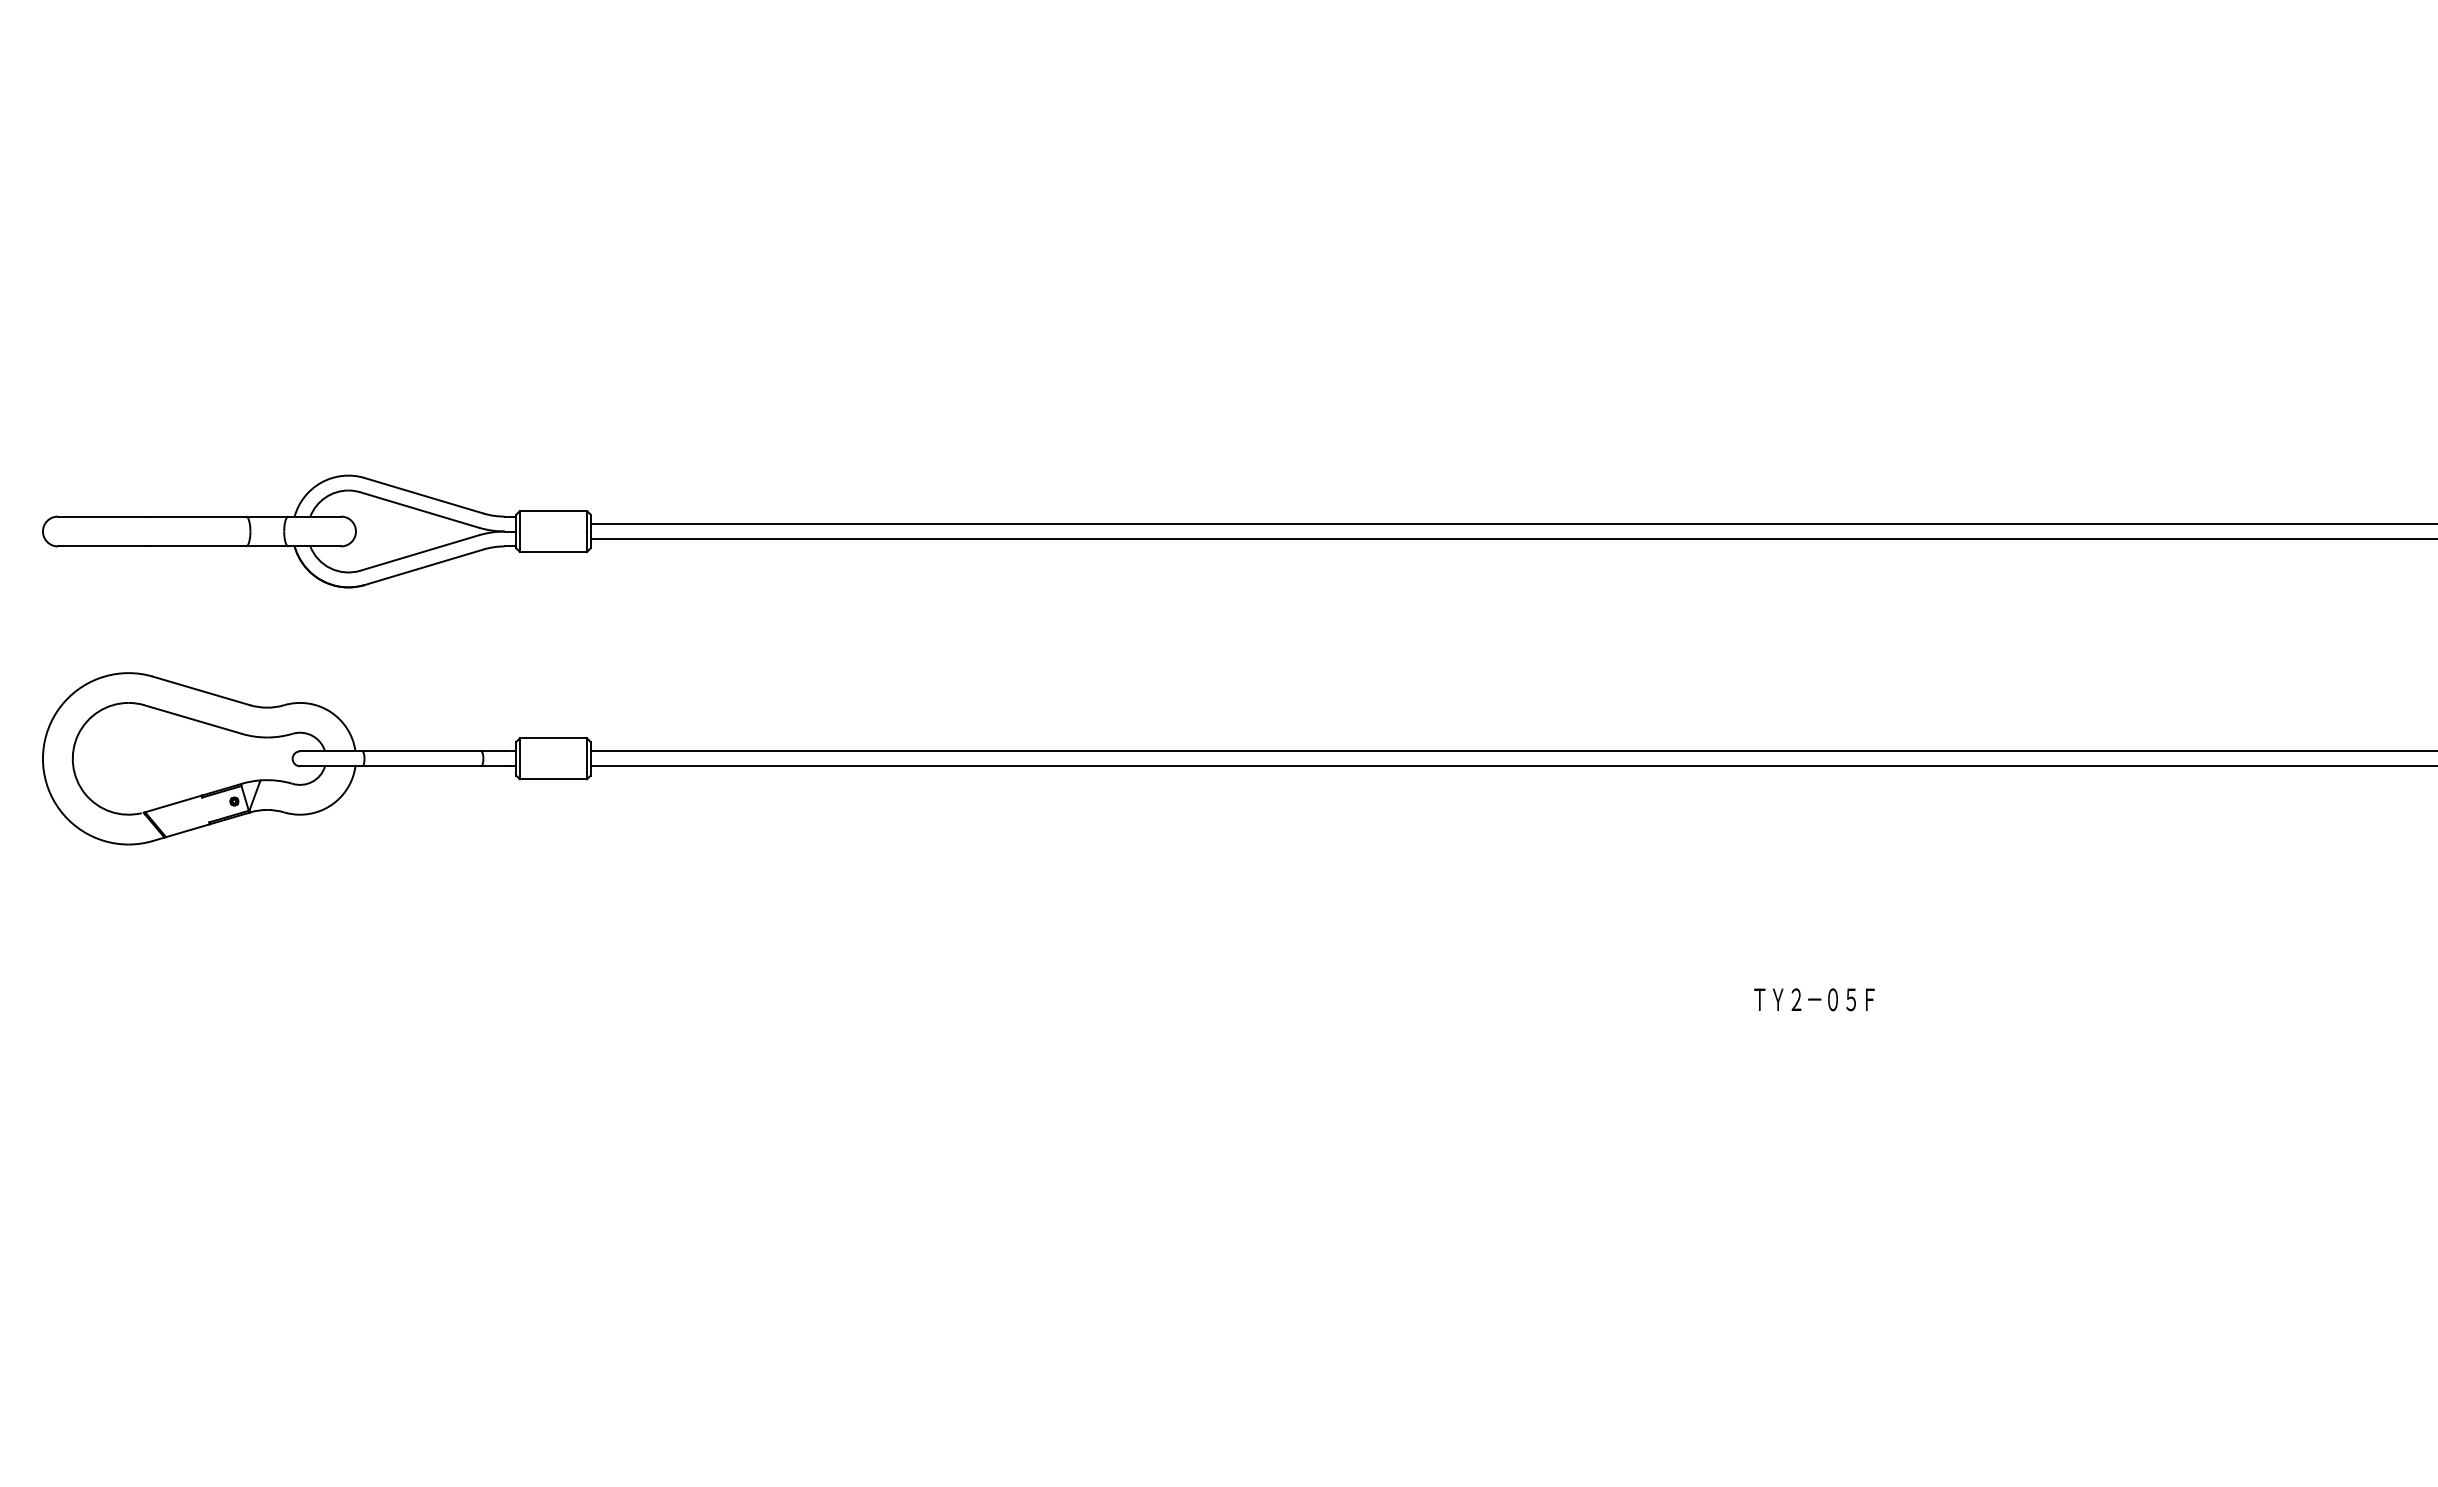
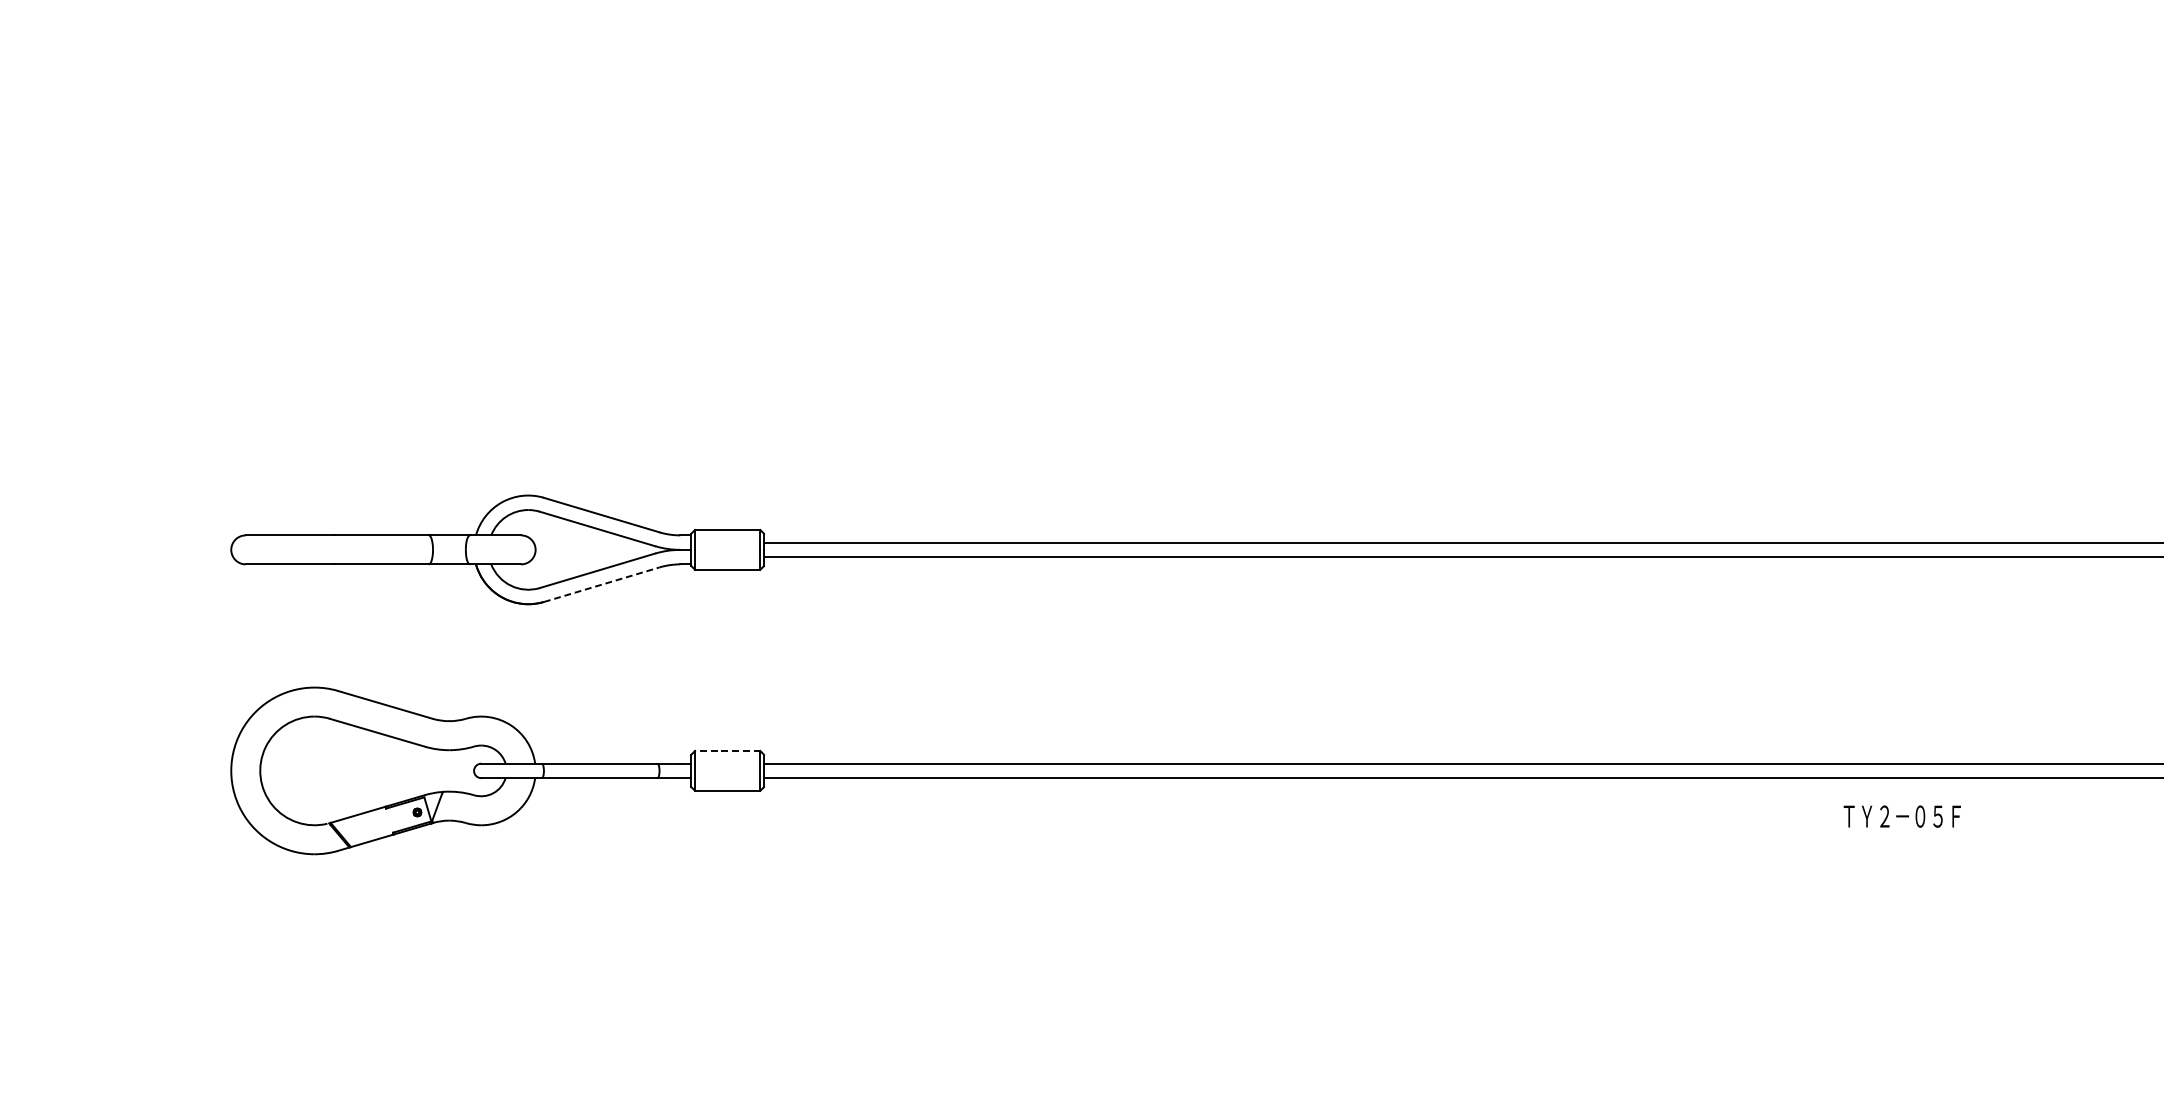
line: (424, 567) -> (602, 584), solid -> dashed
line: (553, 738) -> (727, 751), solid -> dashed
text: (1814, 999) -> (1902, 816), moved

